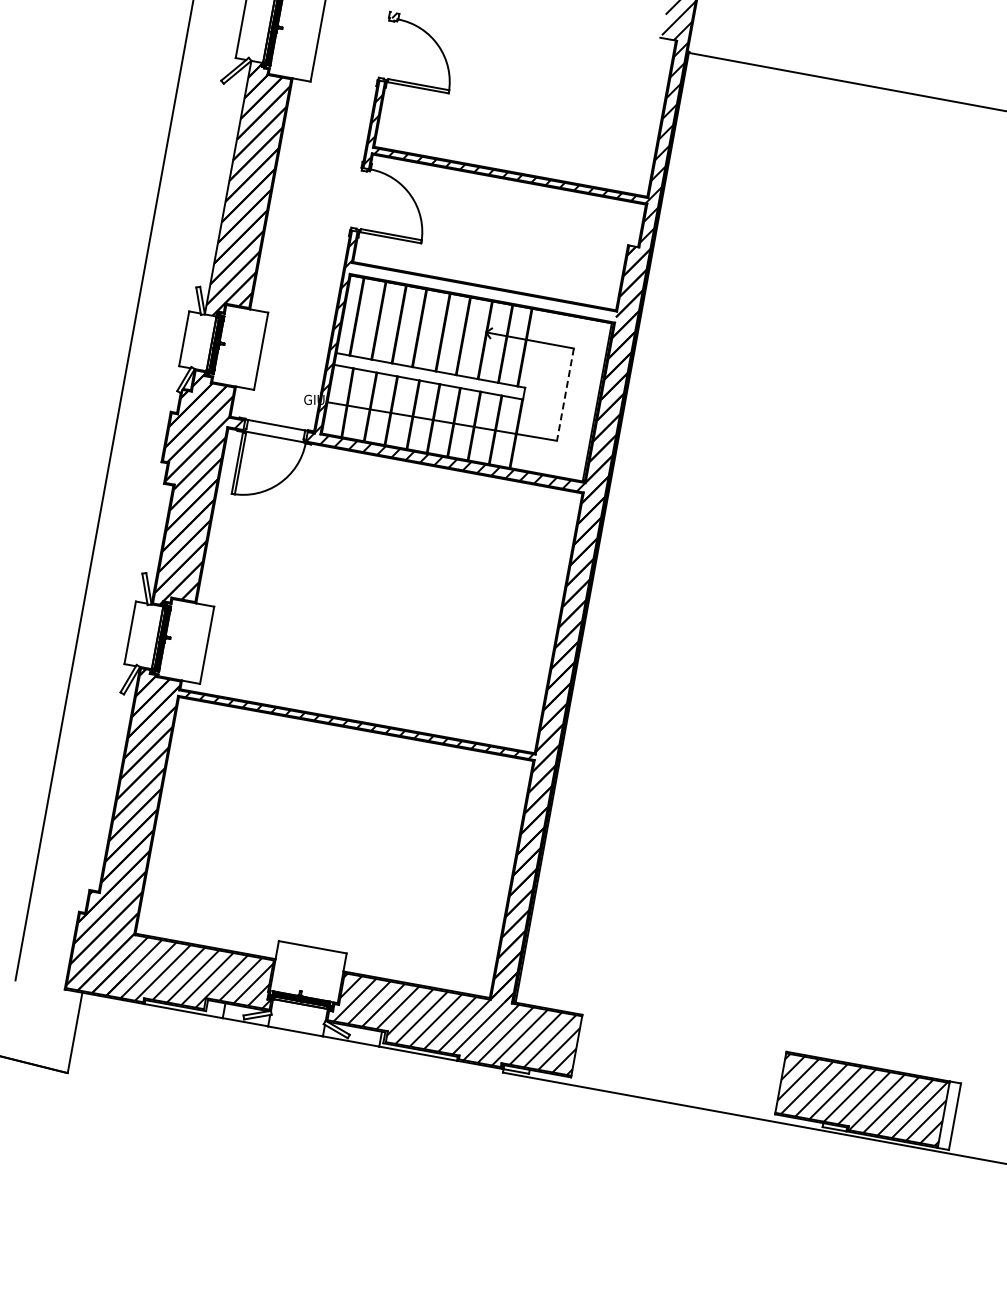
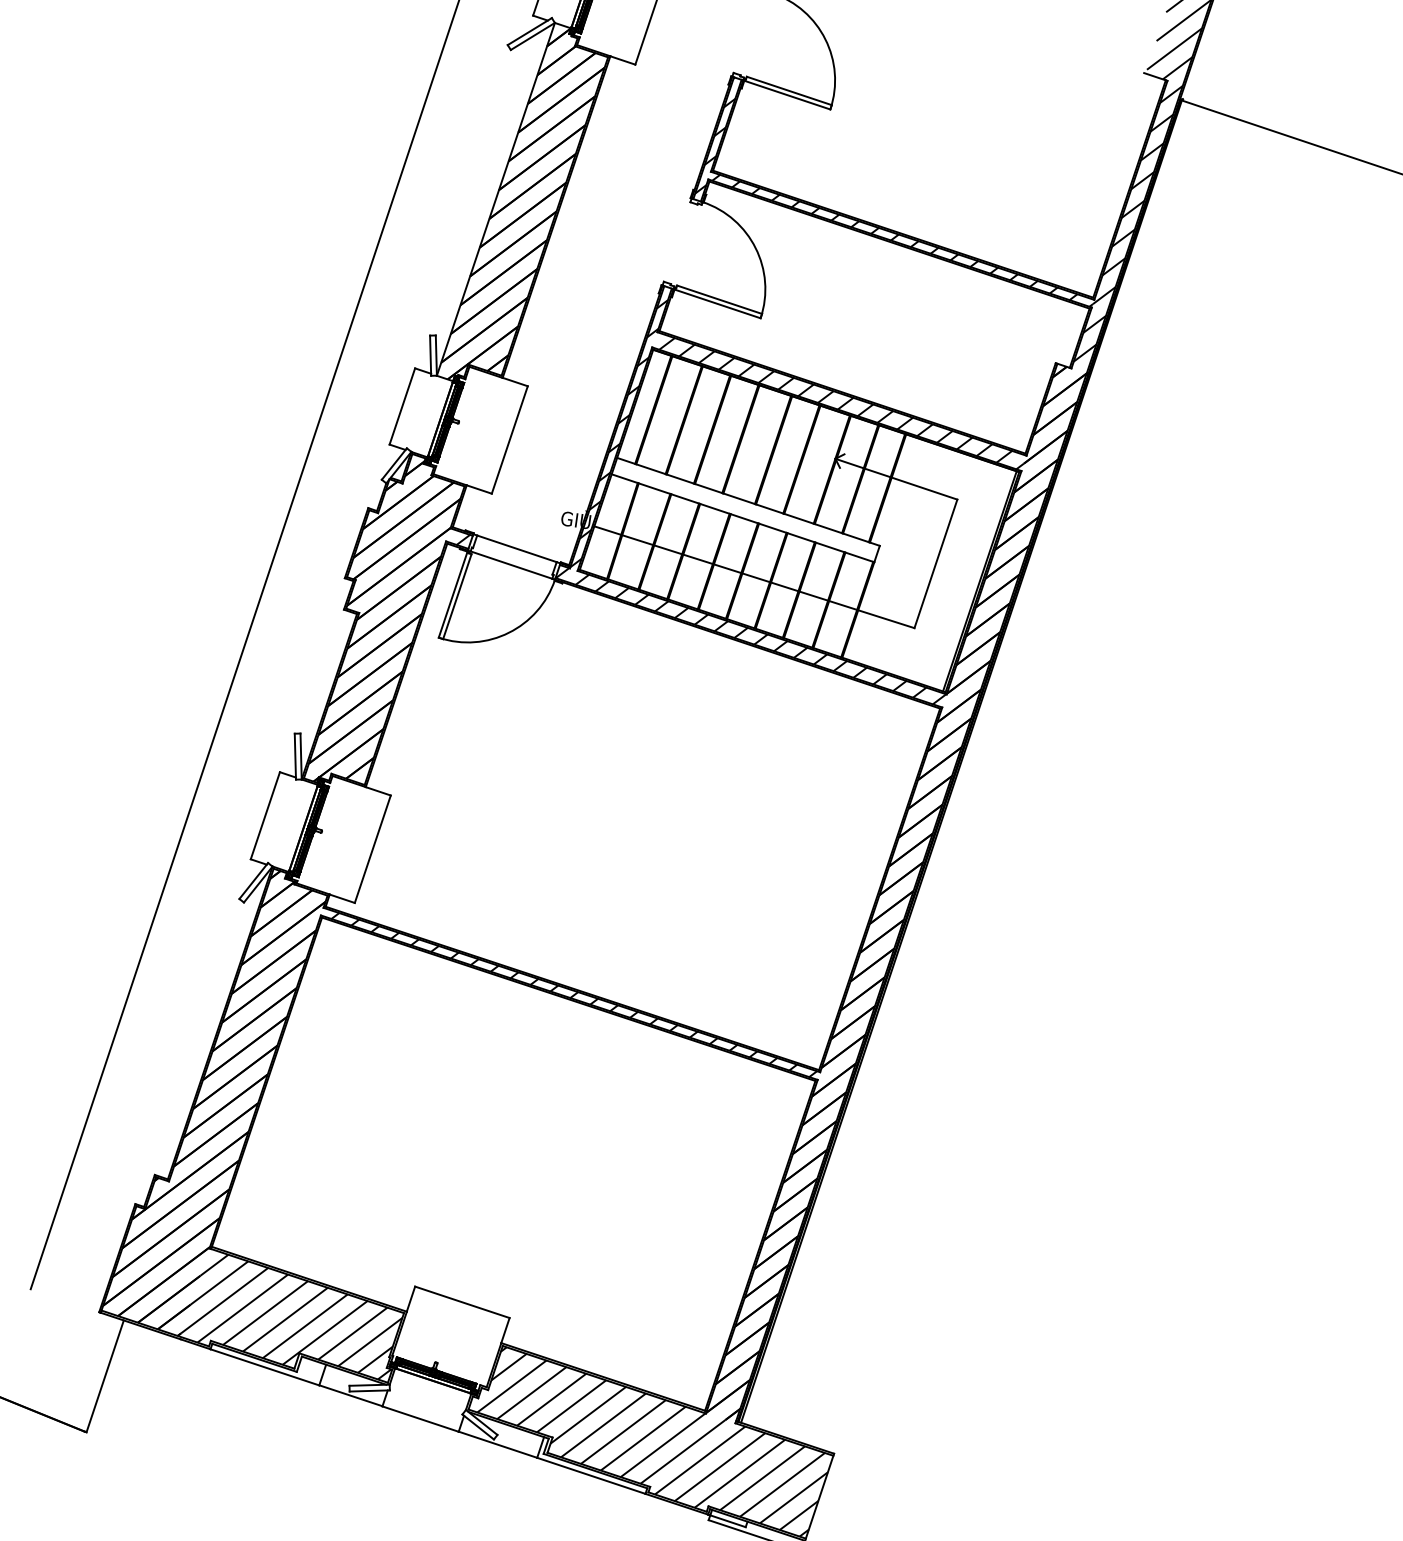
hatch: (485, 293) -> (842, 403), added
line: (565, 394) -> (936, 563), dashed -> solid

